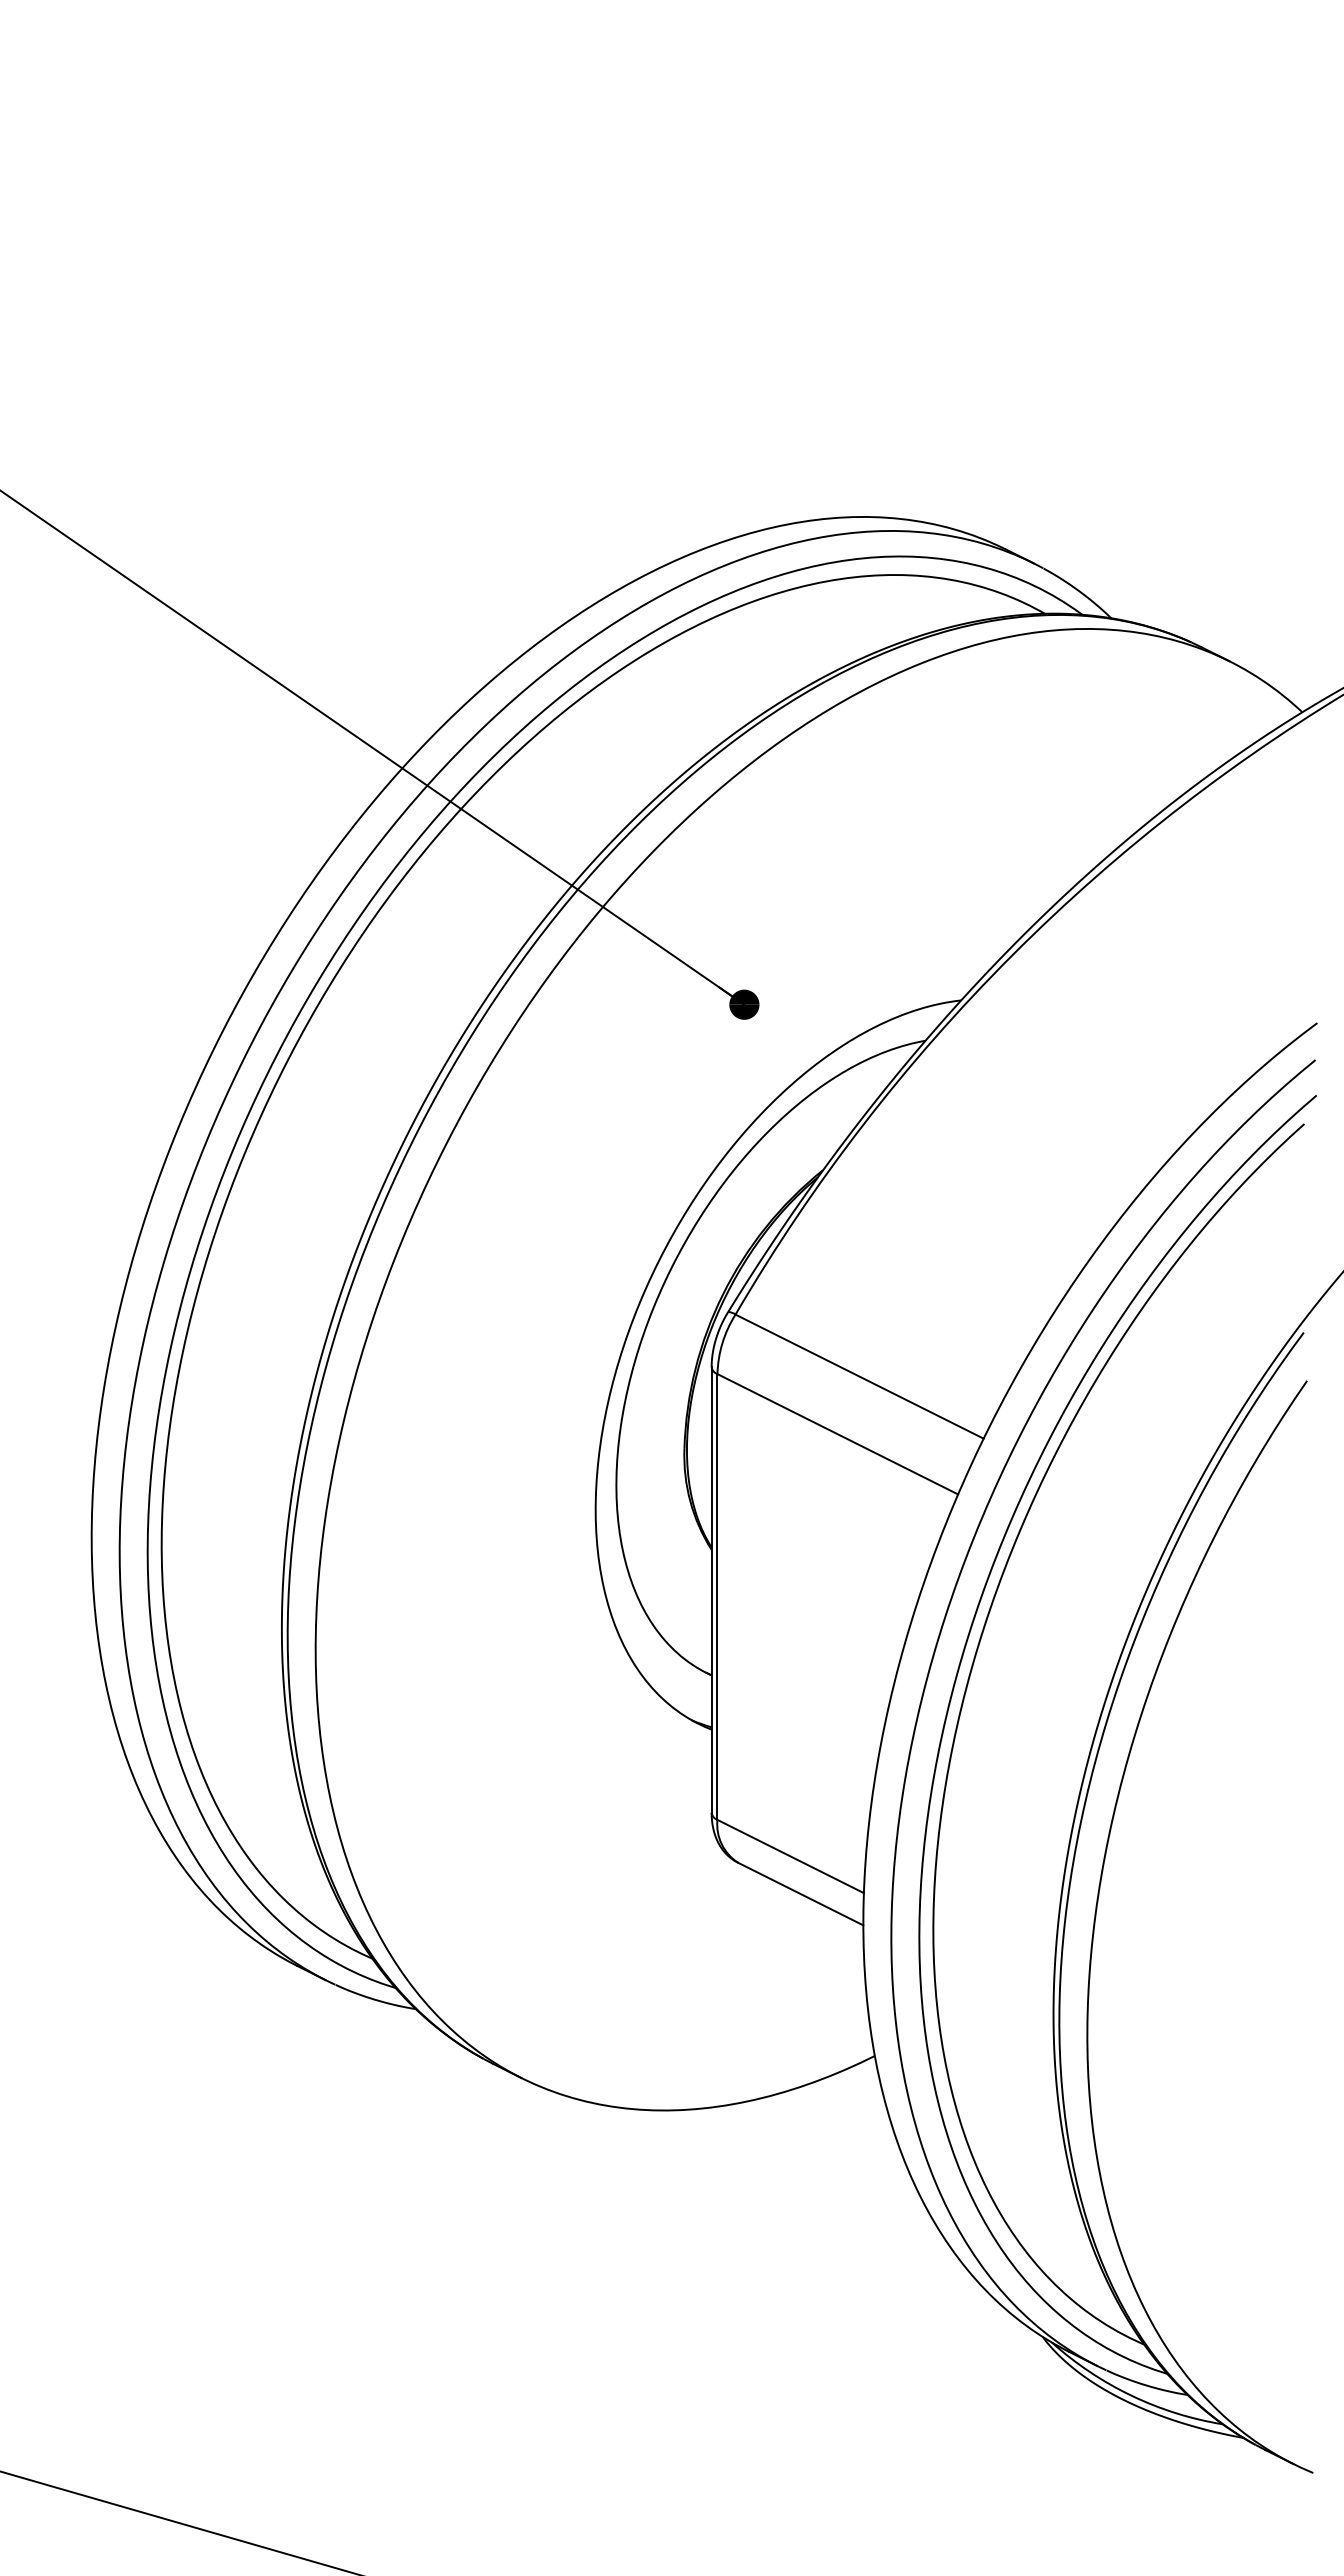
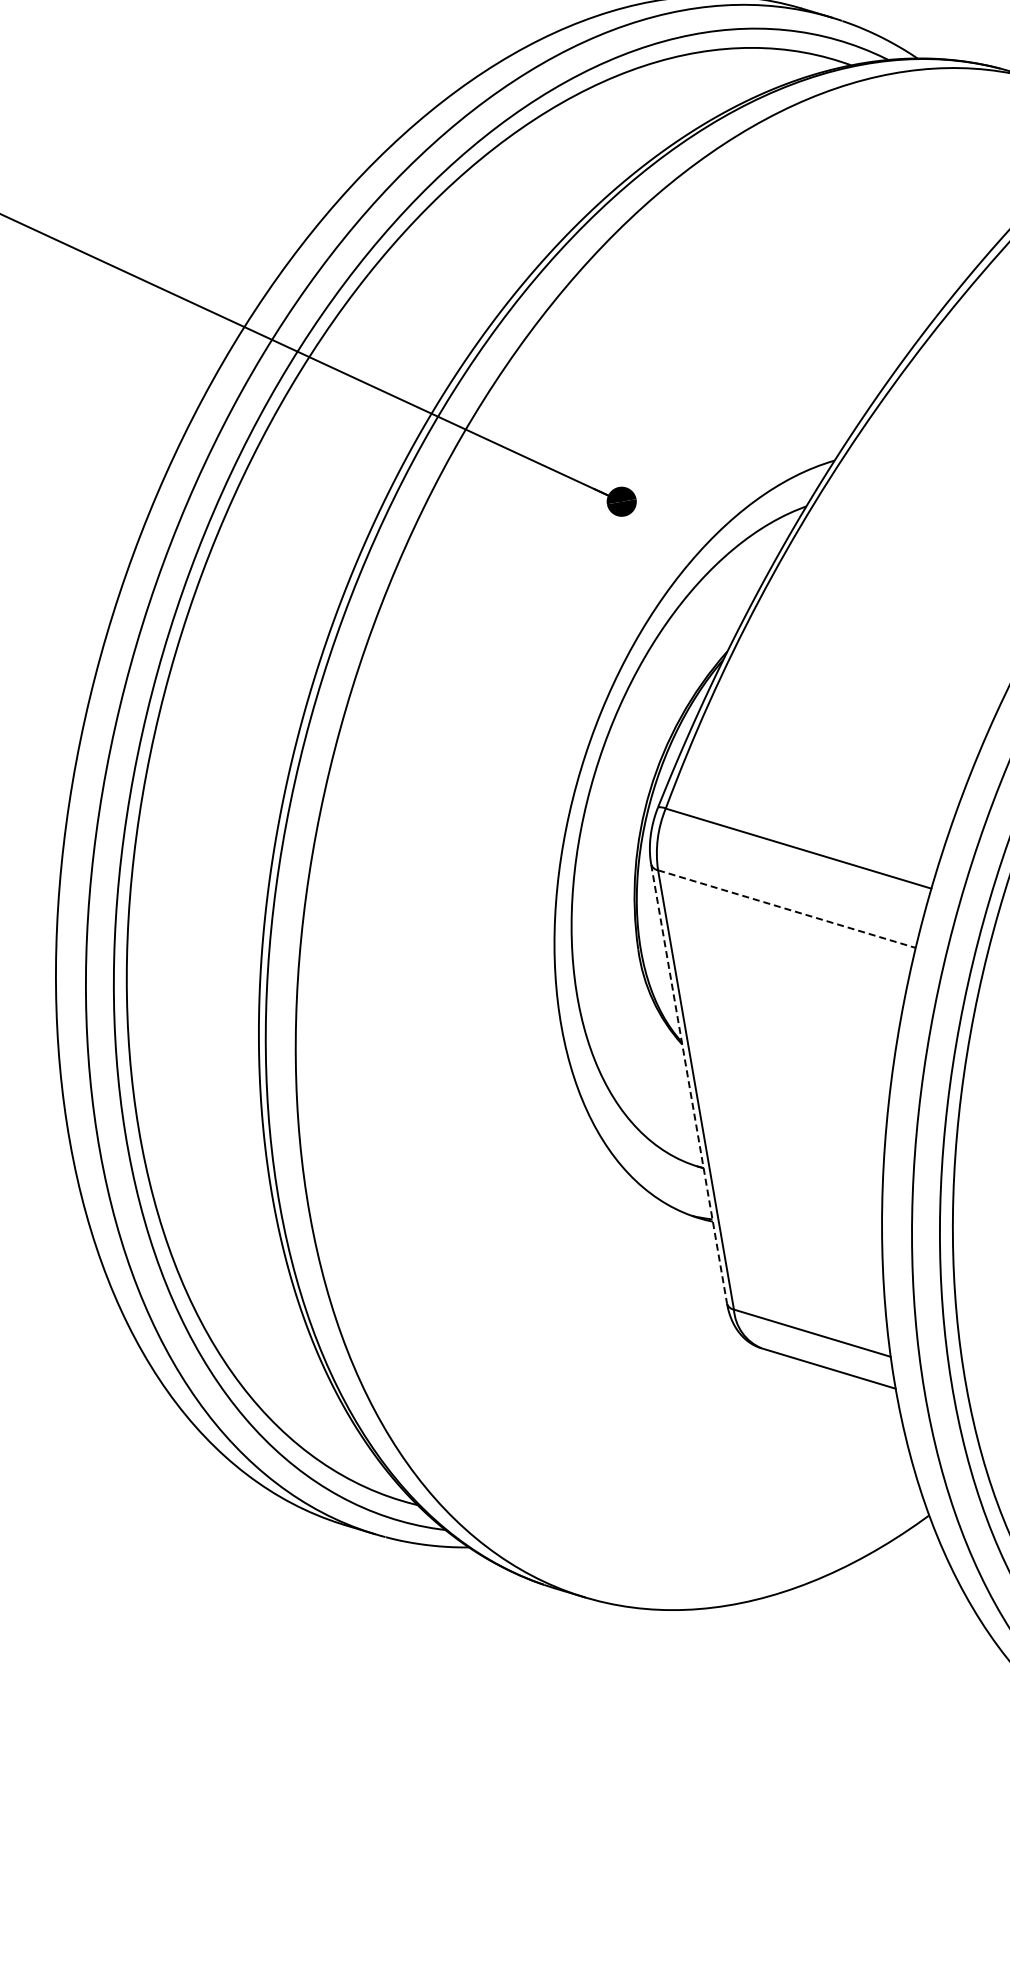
line: (837, 1434) -> (786, 909), solid -> dashed
line: (711, 1589) -> (688, 1083), solid -> dashed

